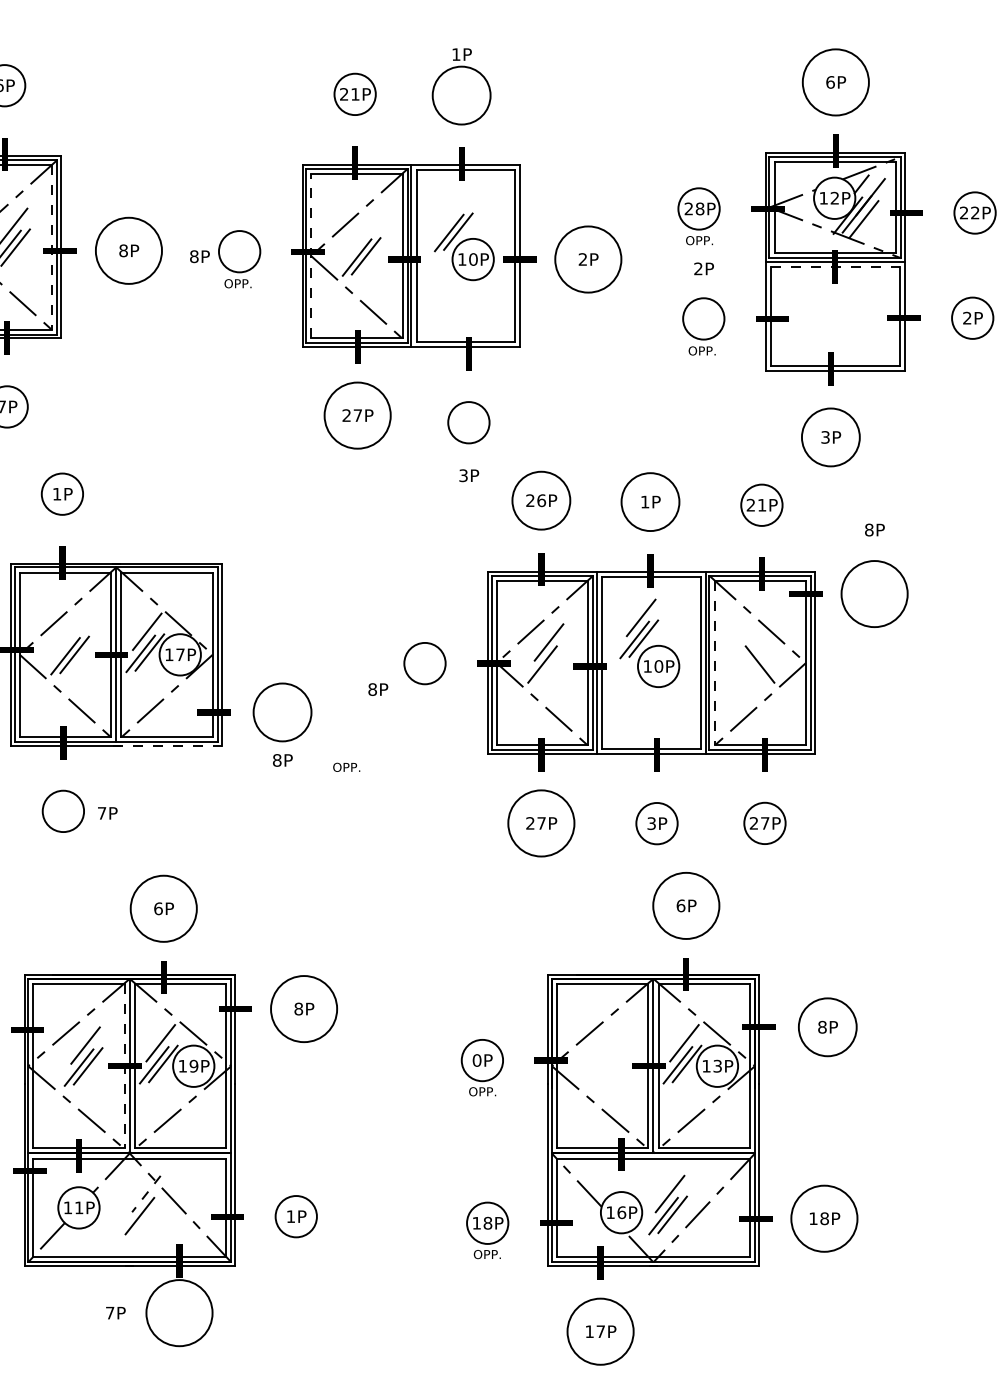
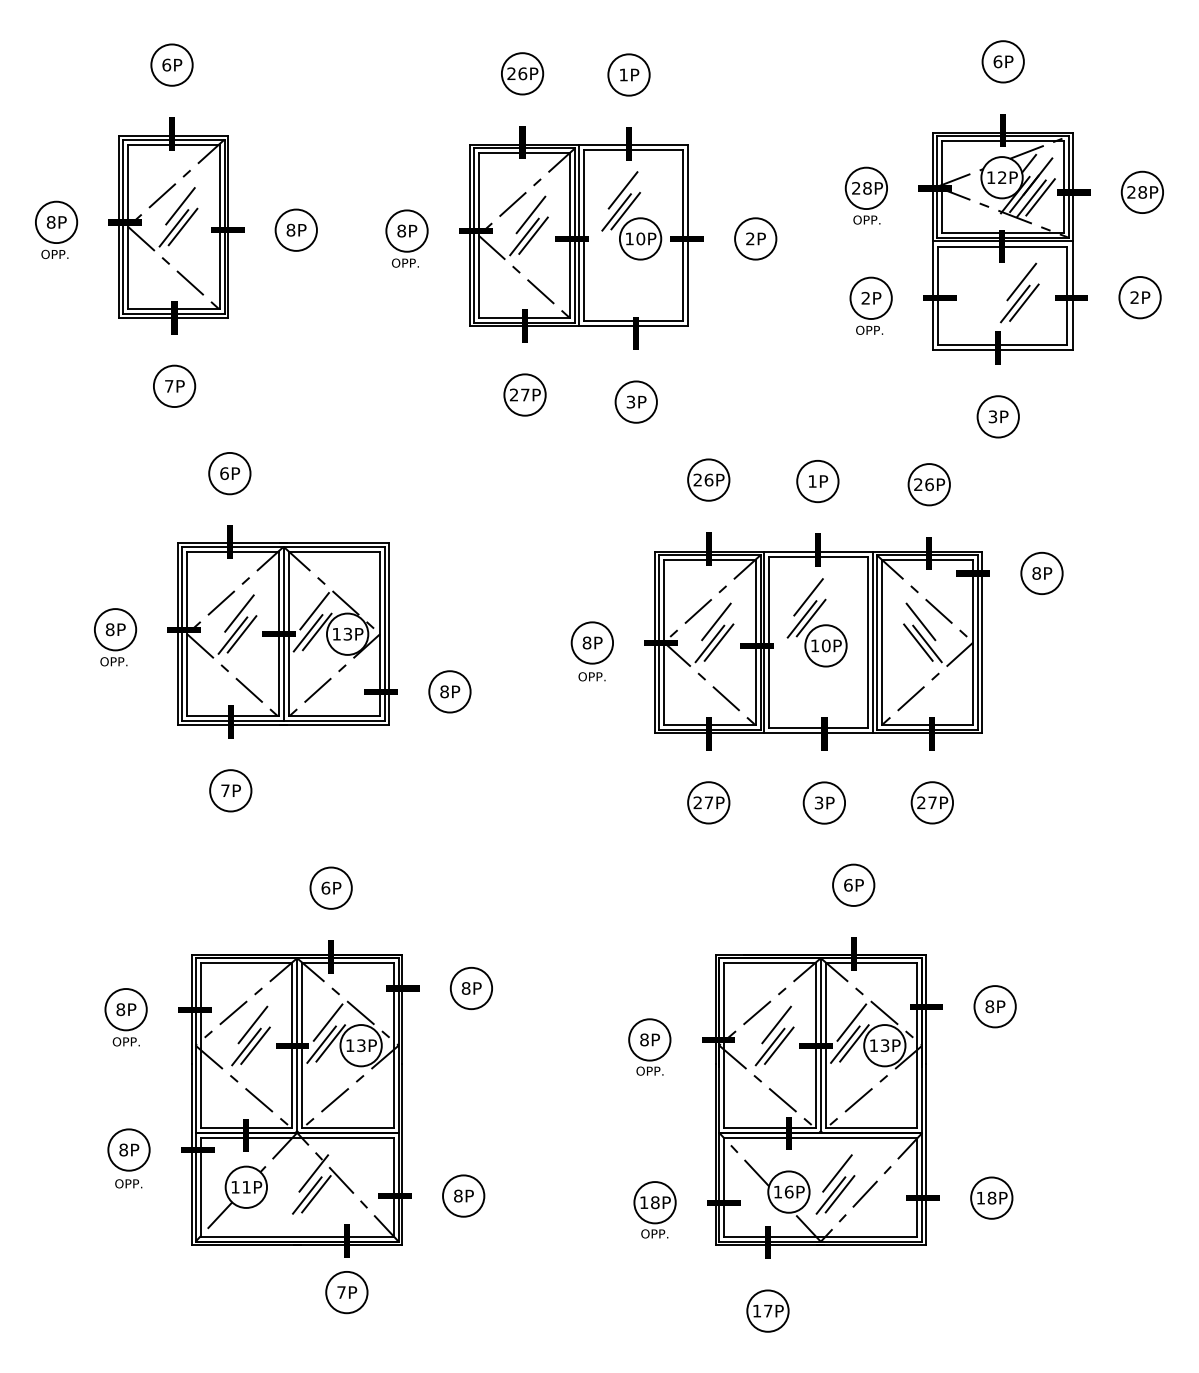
text: (462, 54) -> (629, 74), moved
circle: (835, 82) -> (1002, 61), size x0.62
text: (355, 94) -> (522, 73), 21P -> 26P
circle: (461, 95) -> (628, 74), size x0.71
line: (455, 211) -> (622, 190), added
text: (975, 213) -> (1142, 192), 22P -> 28P
line: (873, 218) -> (1040, 197), added
line: (363, 235) -> (530, 214), added
line: (52, 248) -> (219, 227), dashed -> solid
circle: (128, 250) -> (295, 229), size x0.62
text: (200, 256) -> (407, 230), moved
line: (311, 256) -> (478, 235), dashed -> solid
circle: (588, 259) -> (755, 238), size x0.62
line: (835, 267) -> (1002, 246), dashed -> solid
text: (704, 269) -> (871, 298), moved
part: (852, 313) -> (1019, 292), added
circle: (357, 415) -> (524, 394), size x0.62
circle: (830, 437) -> (997, 416), size x0.71
text: (469, 475) -> (636, 401), moved
text: (57, 494) -> (224, 473), 1P -> 6P
circle: (541, 500) -> (708, 479), size x0.71
circle: (650, 502) -> (817, 481), size x0.71
text: (762, 505) -> (929, 484), 21P -> 26P
text: (875, 530) -> (1042, 573), moved
circle: (874, 594) -> (1041, 573), size x0.62
line: (72, 634) -> (239, 613), added
line: (753, 642) -> (920, 621), added
text: (180, 654) -> (347, 633), 17P -> 13P
line: (551, 663) -> (718, 642), added
line: (714, 663) -> (881, 642), dashed -> solid
line: (751, 663) -> (918, 642), added
text: (378, 689) -> (592, 642), moved
circle: (282, 712) -> (449, 691), size x0.71
line: (167, 746) -> (334, 725), dashed -> solid
text: (283, 760) -> (450, 691), moved
text: (346, 767) -> (591, 676), moved
text: (107, 813) -> (230, 790), moved
circle: (541, 823) -> (708, 802), size x0.62
circle: (686, 905) -> (853, 884), size x0.62
circle: (163, 908) -> (330, 887), size x0.62
circle: (304, 1009) -> (471, 988), size x0.62
circle: (827, 1027) -> (994, 1006), size x0.71
part: (607, 1056) -> (774, 1035), added
text: (477, 1060) -> (644, 1039), 0P -> 8P
text: (194, 1066) -> (361, 1045), 19P -> 13P
line: (125, 1067) -> (292, 1046), dashed -> solid
line: (146, 1194) -> (313, 1173), dashed -> solid
line: (149, 1215) -> (316, 1194), added
text: (291, 1216) -> (458, 1195), 1P -> 8P
circle: (824, 1218) -> (991, 1197), size x0.62
text: (116, 1313) -> (347, 1292), moved
circle: (179, 1313) -> (346, 1292), size x0.62
circle: (600, 1331) -> (767, 1310), size x0.62

